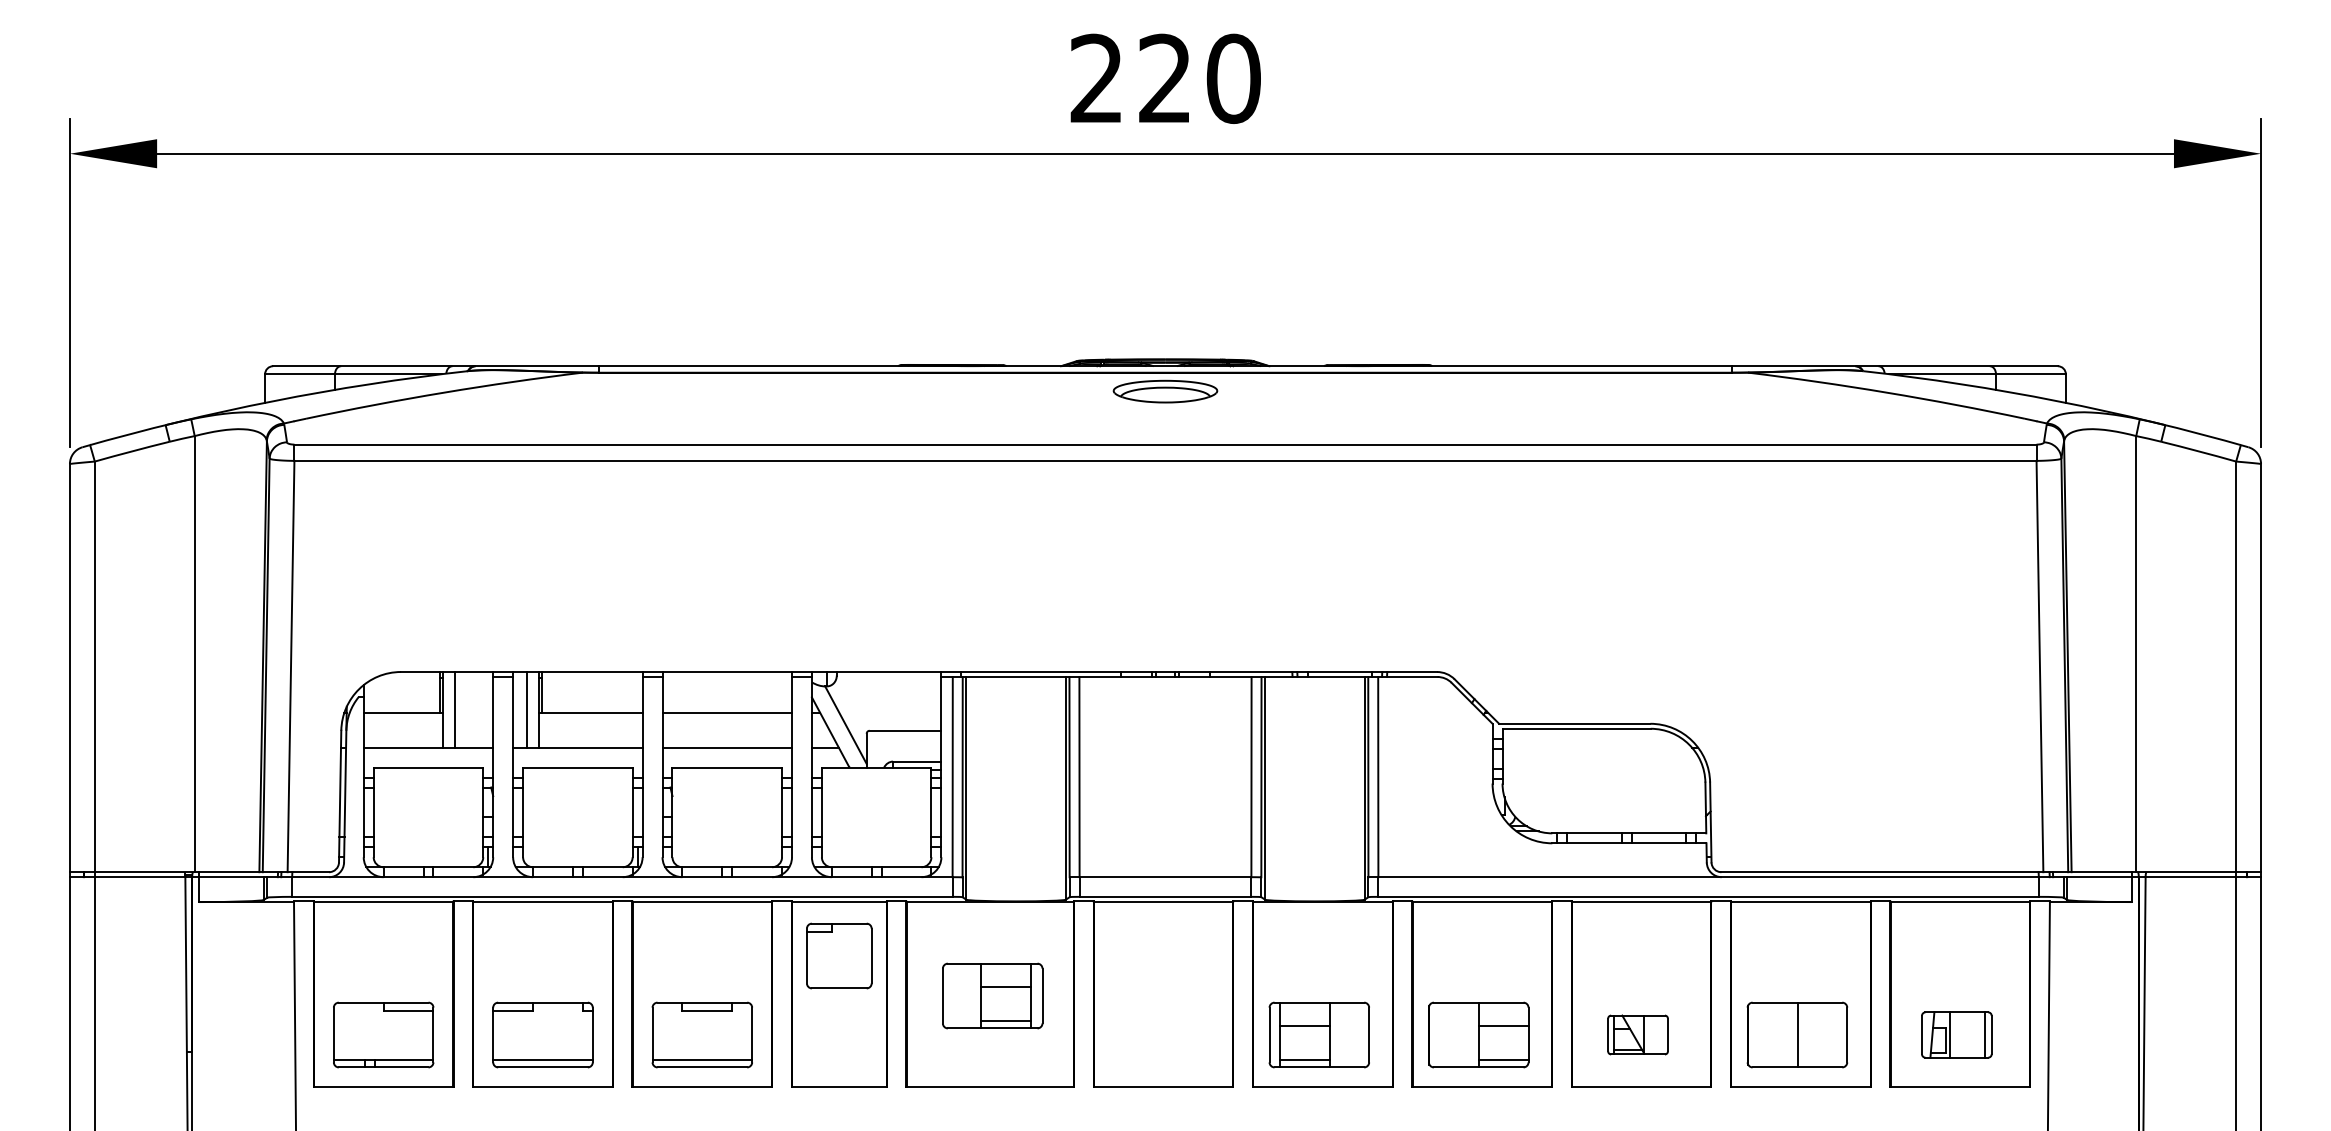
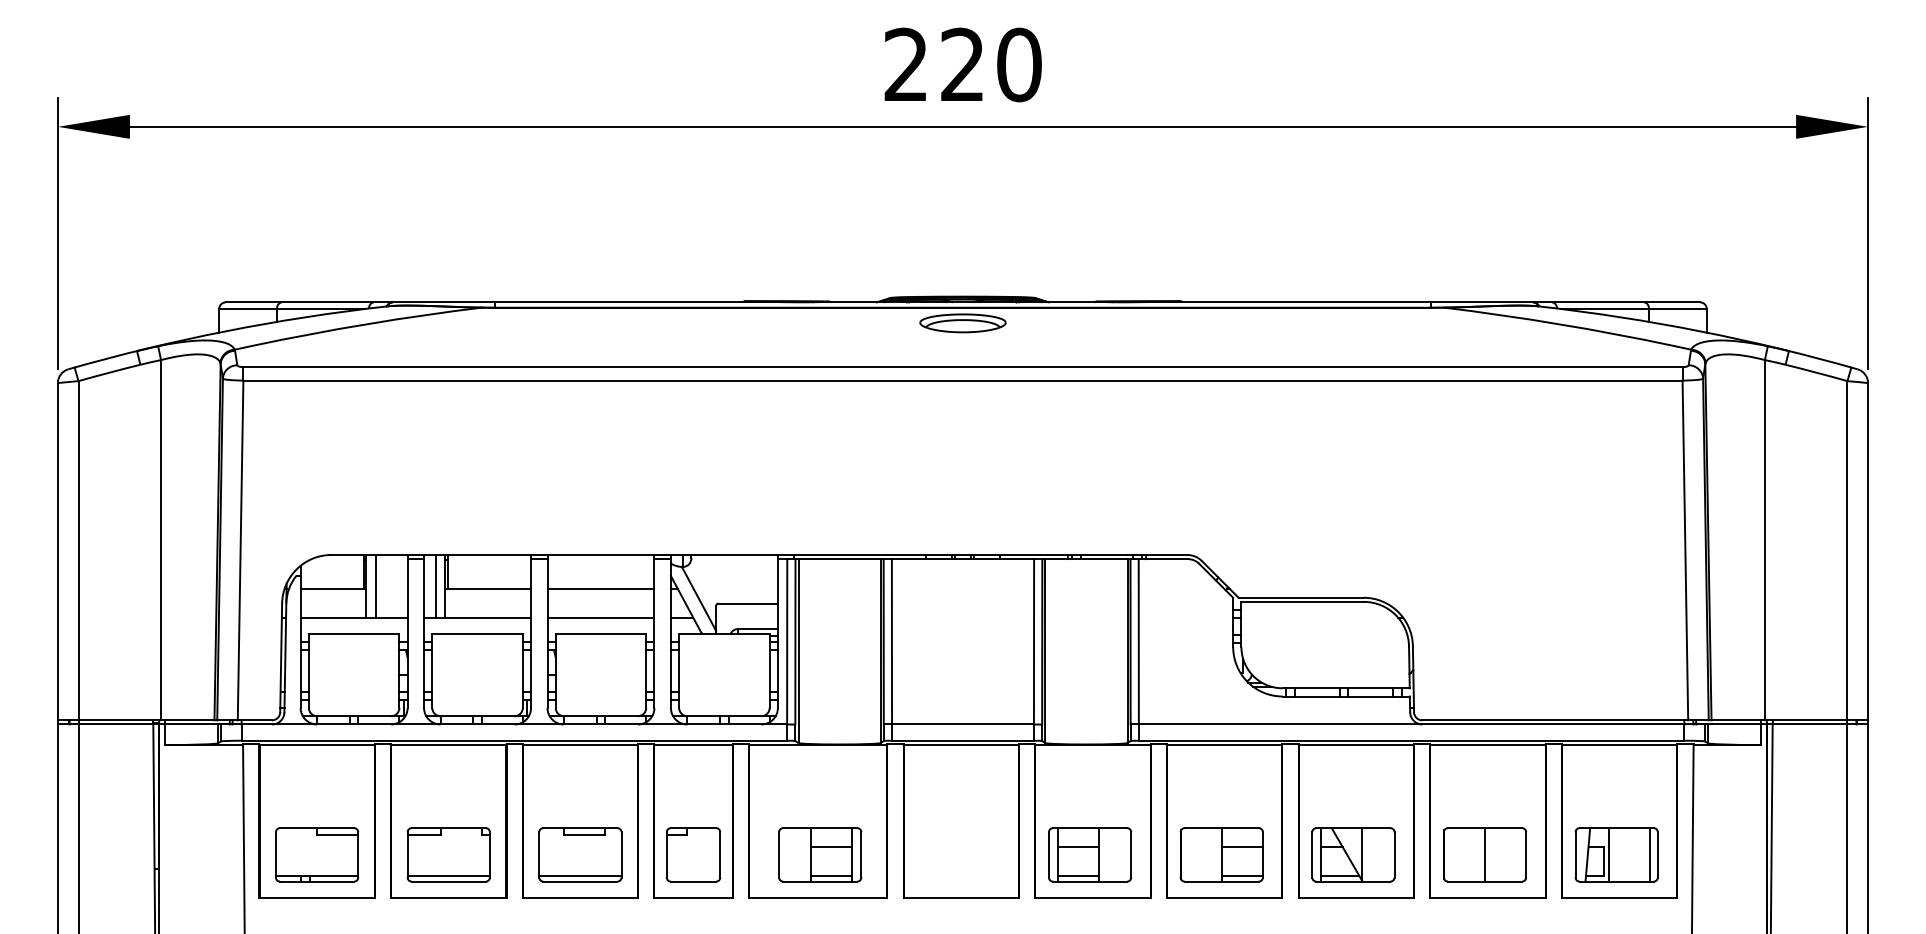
part: (839, 955) -> (693, 854), moved
part: (992, 995) -> (820, 854), moved
part: (1637, 1034) -> (1352, 854), size x1.67
part: (1956, 1034) -> (1616, 854), size x1.43

